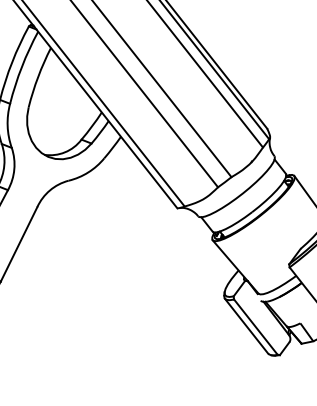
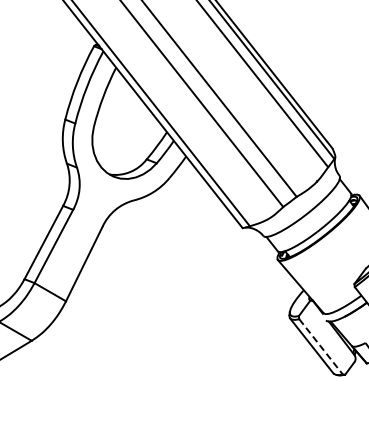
line: (256, 327) -> (321, 347), solid -> dashed

